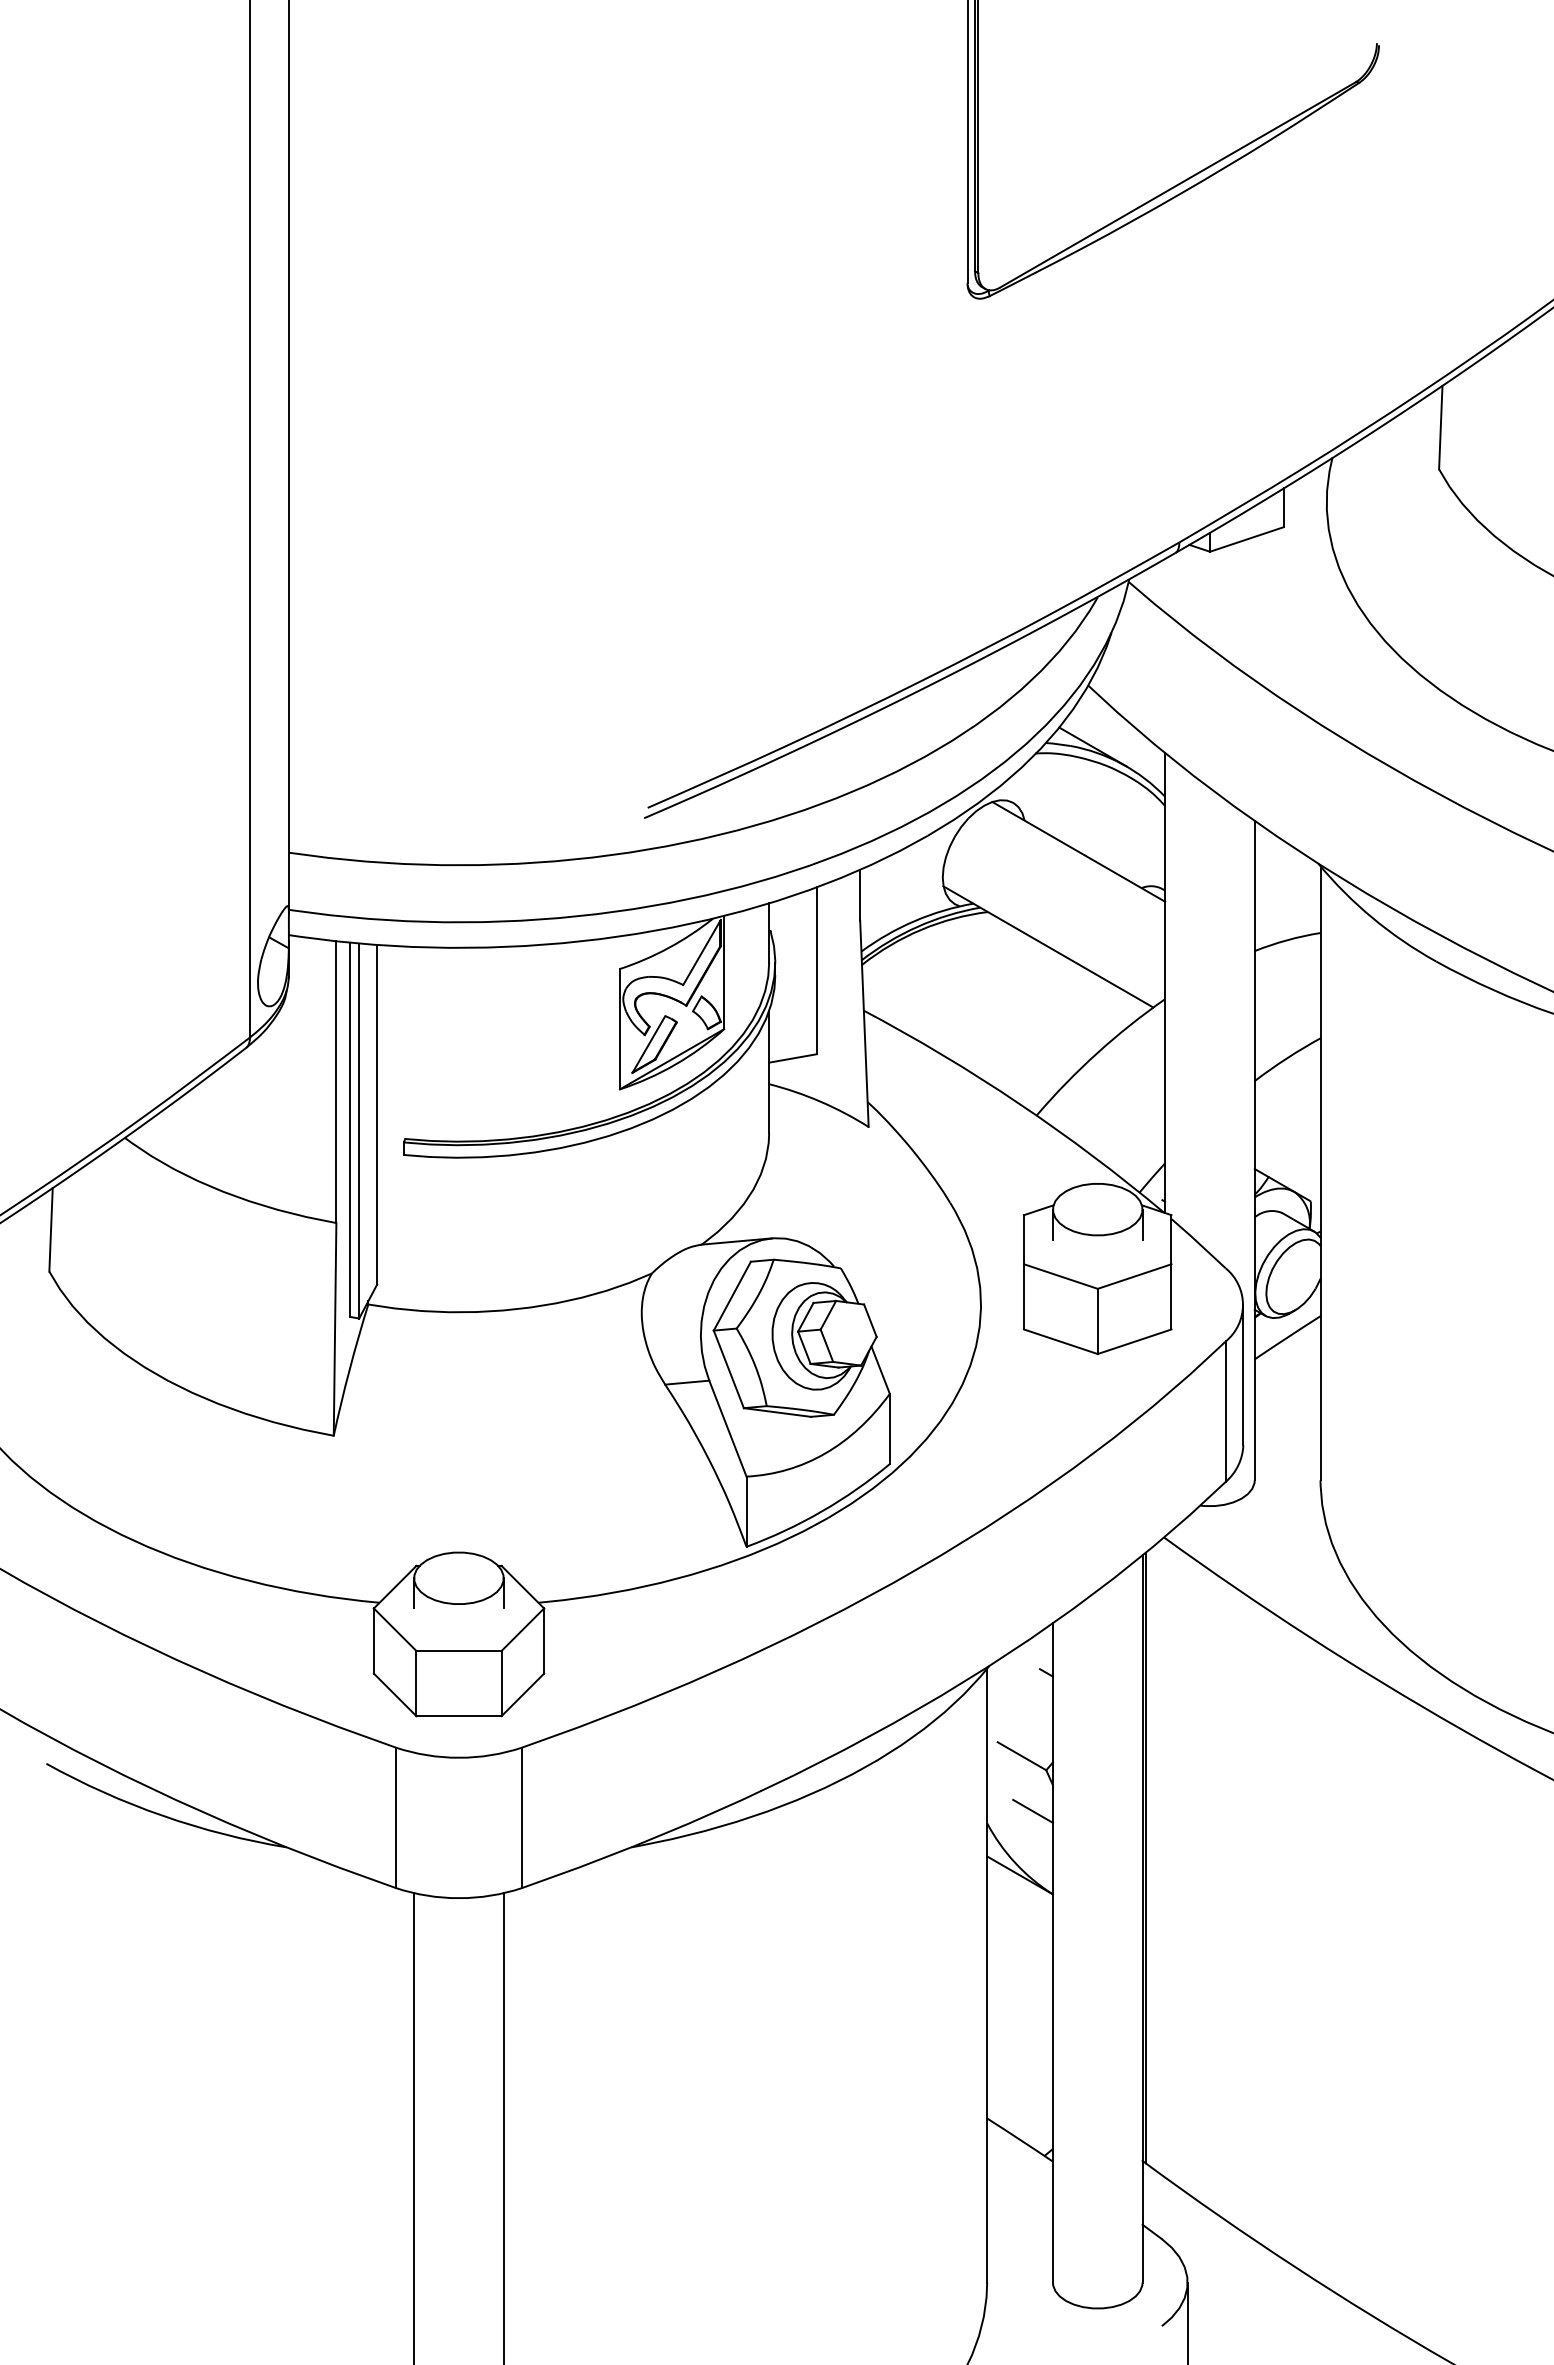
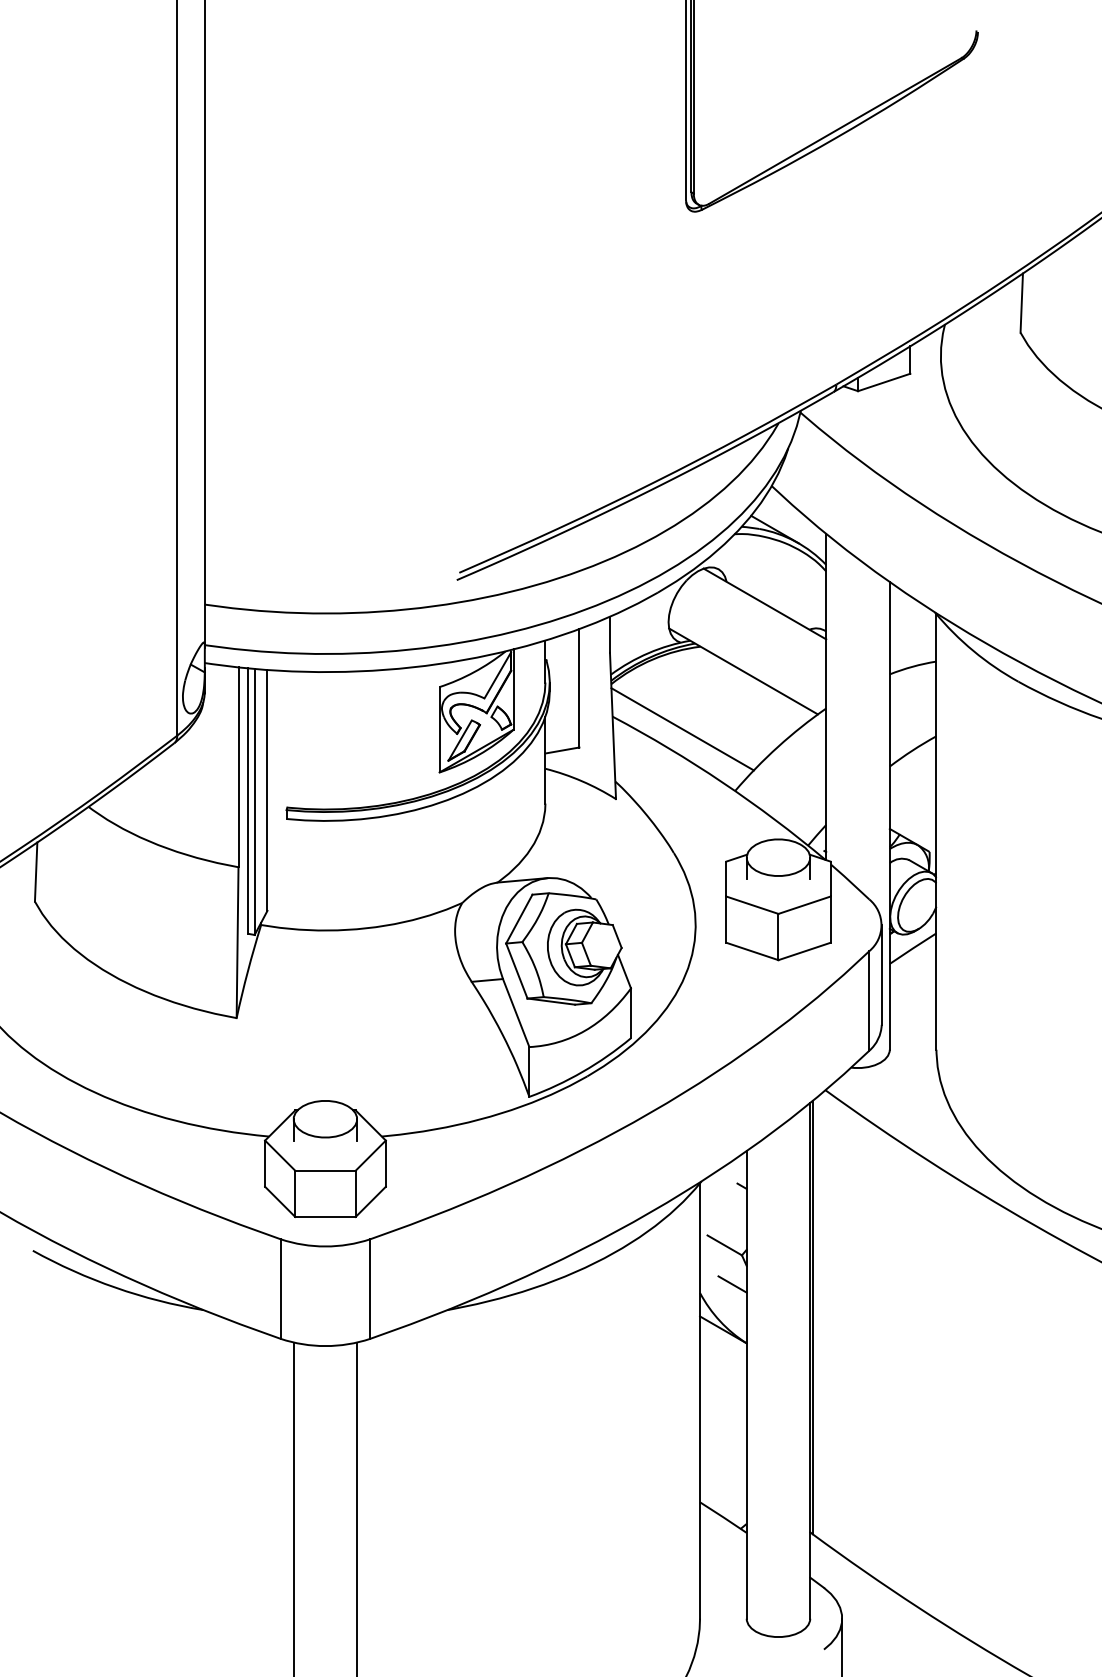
line: (962, 1028) -> (682, 729), added

